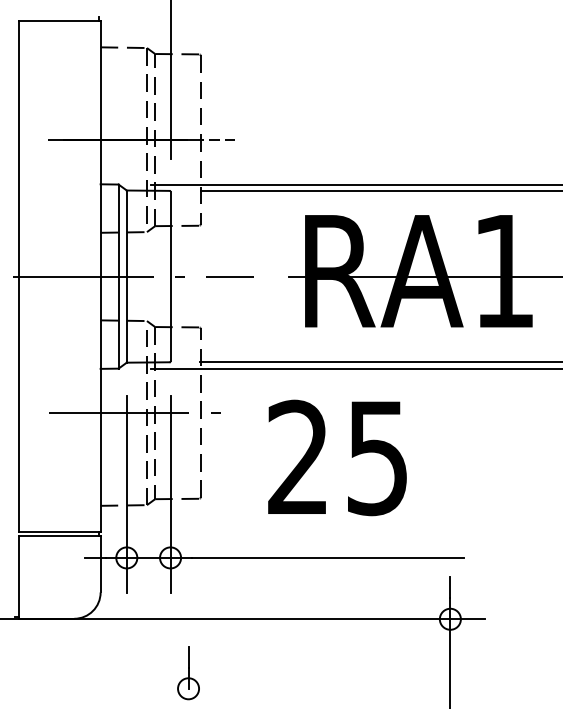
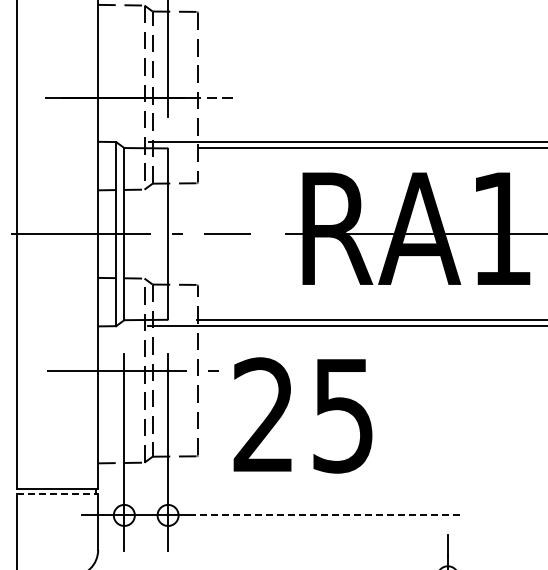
text: (337, 457) -> (303, 415), moved
line: (59, 536) -> (57, 494), solid -> dashed
line: (328, 557) -> (326, 515), solid -> dashed

